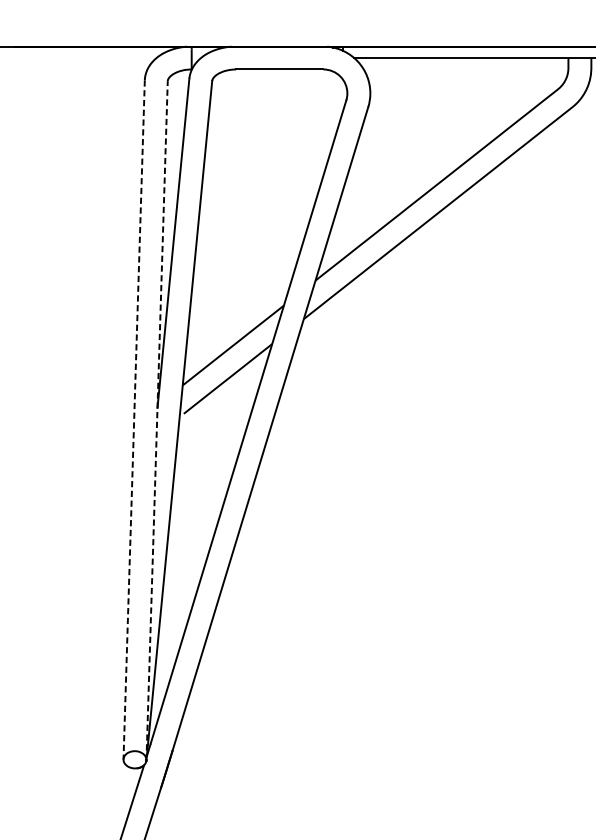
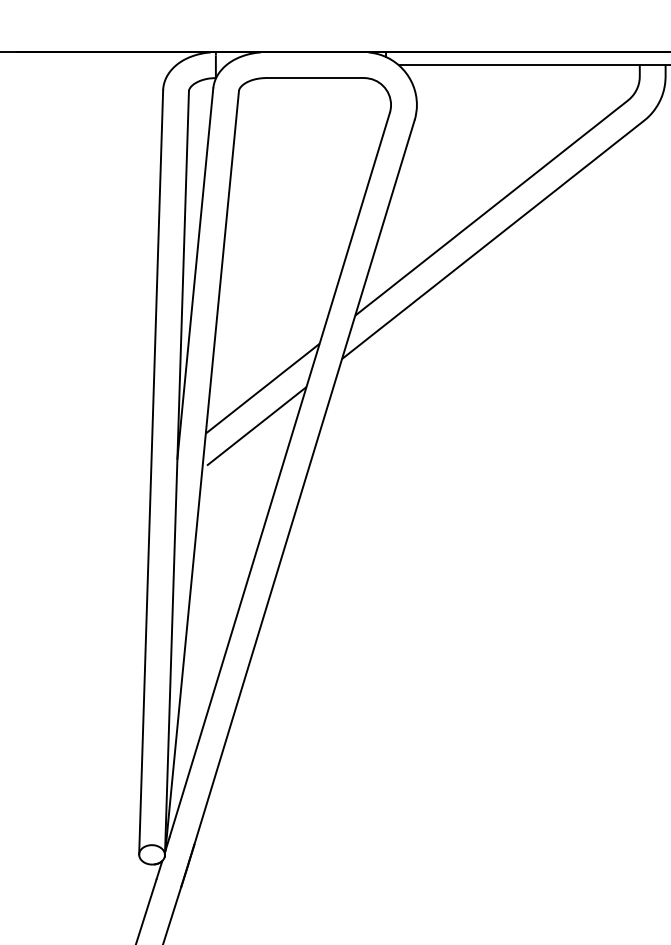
line: (134, 420) -> (151, 472), dashed -> solid
line: (156, 420) -> (176, 472), dashed -> solid

